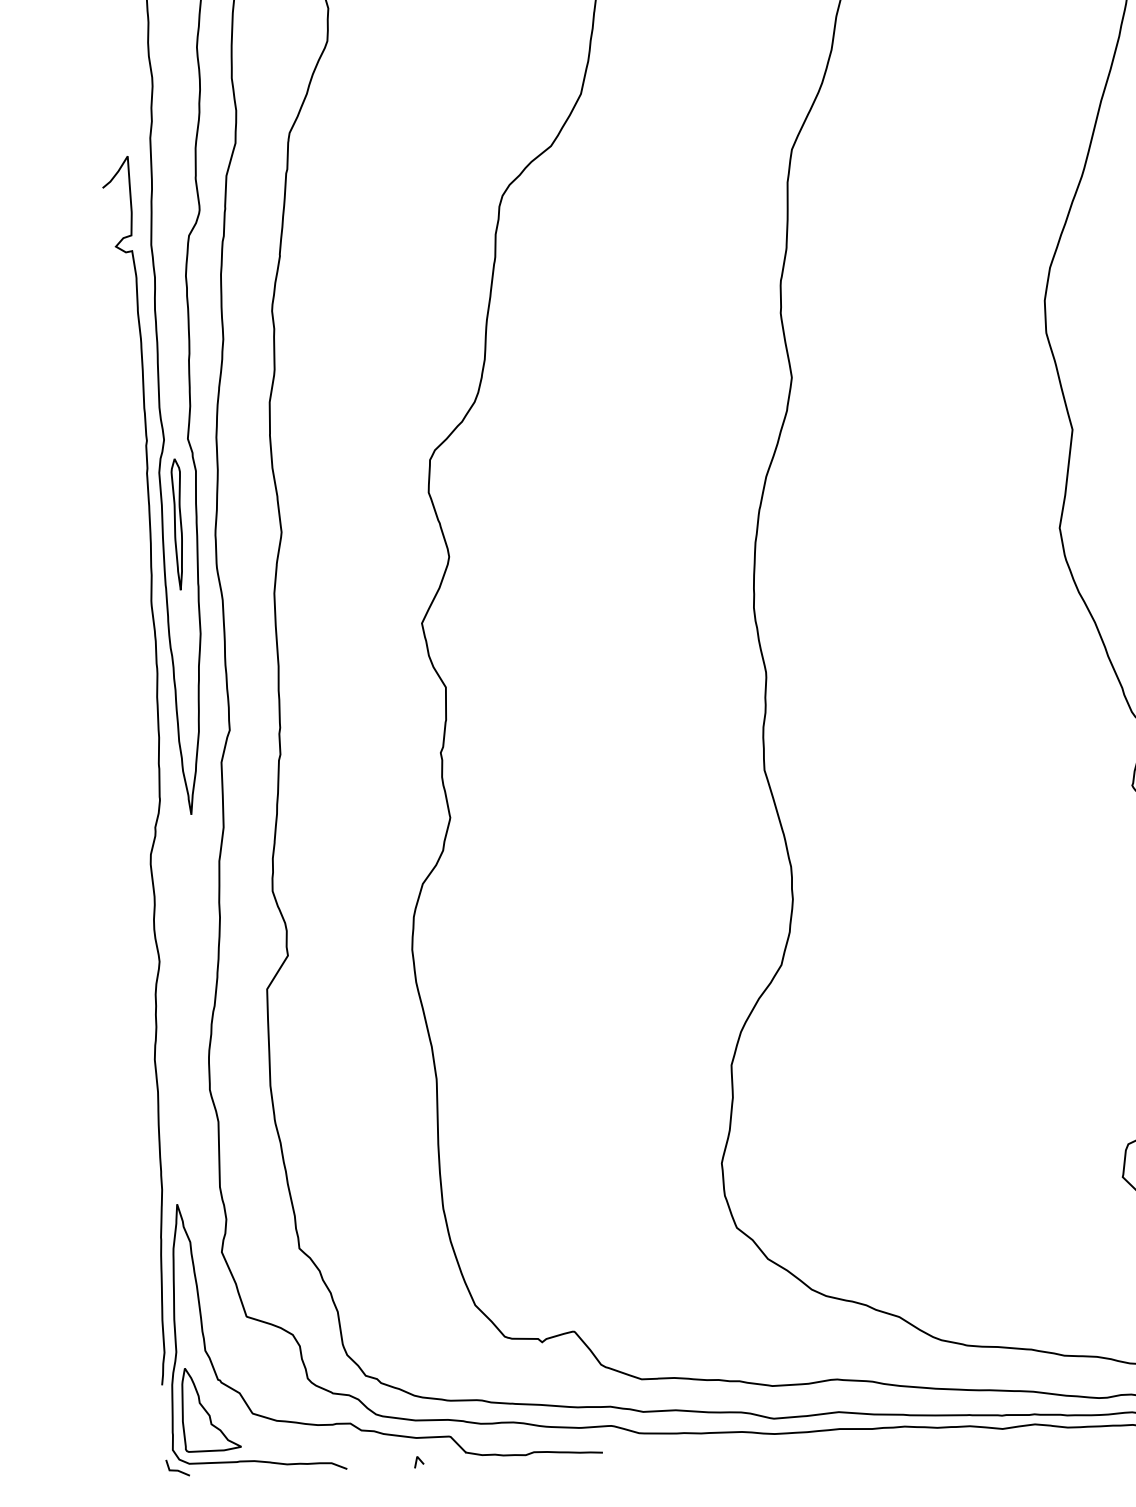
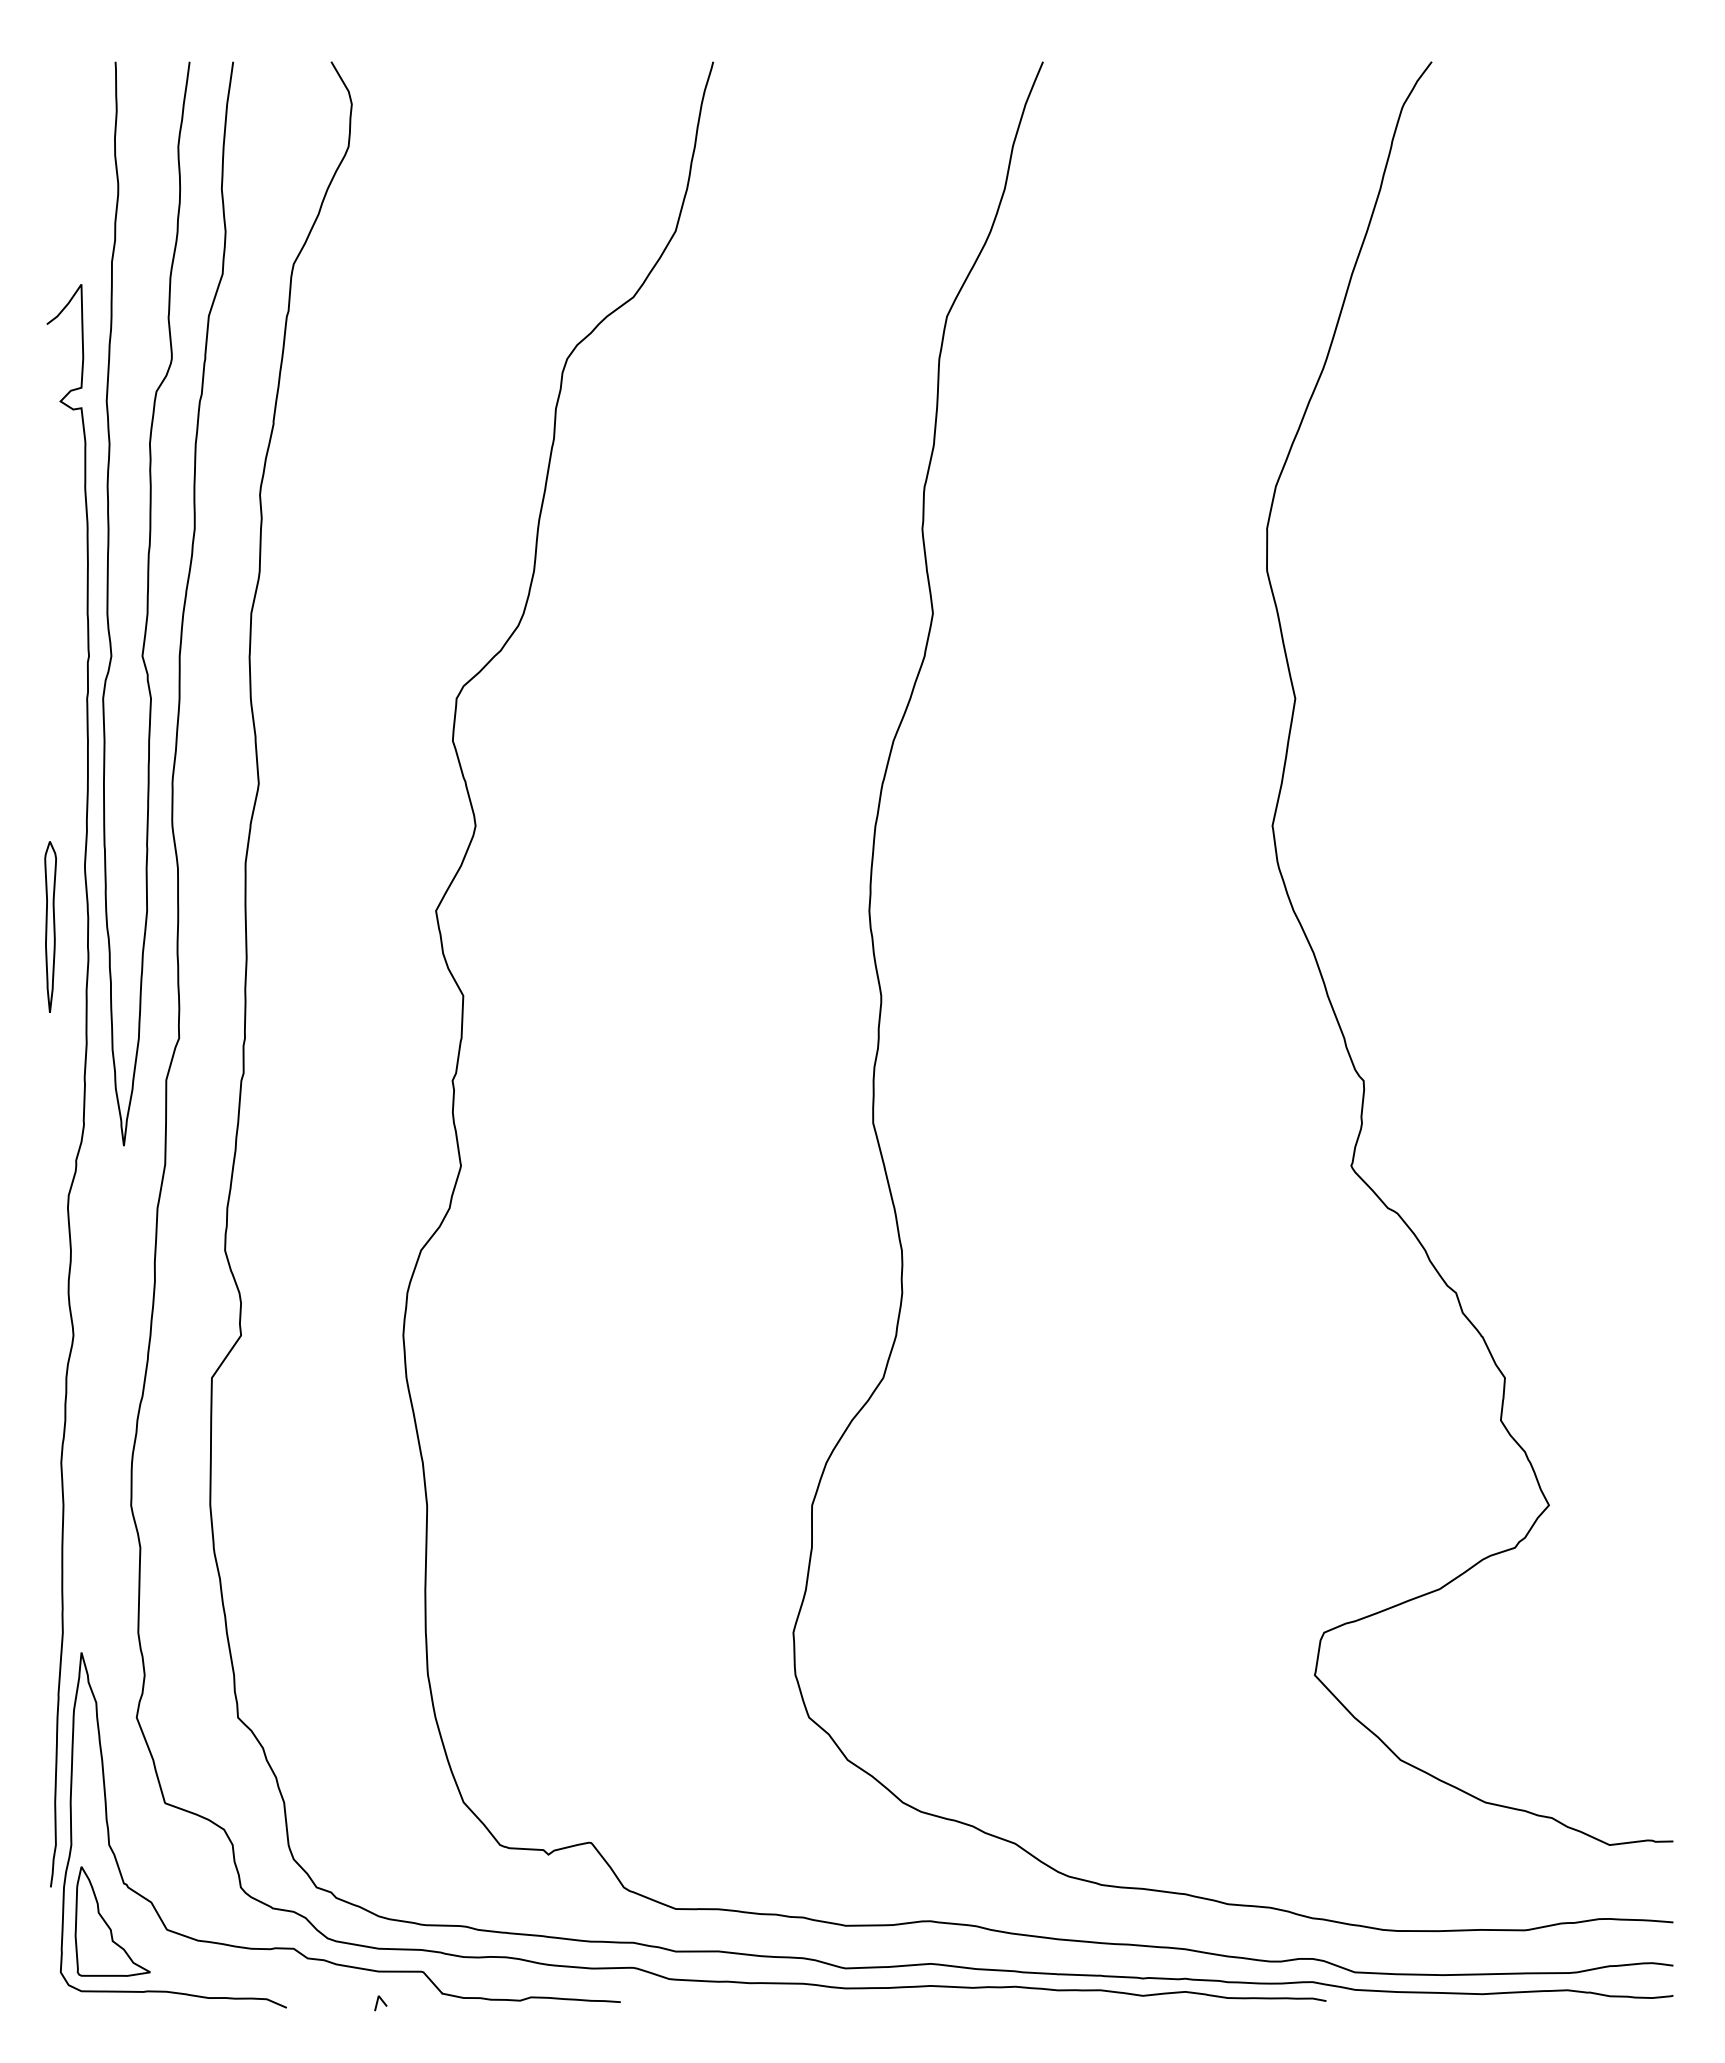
part: (178, 524) -> (50, 926), moved
line: (177, 1469) -> (65, 1998), removed

